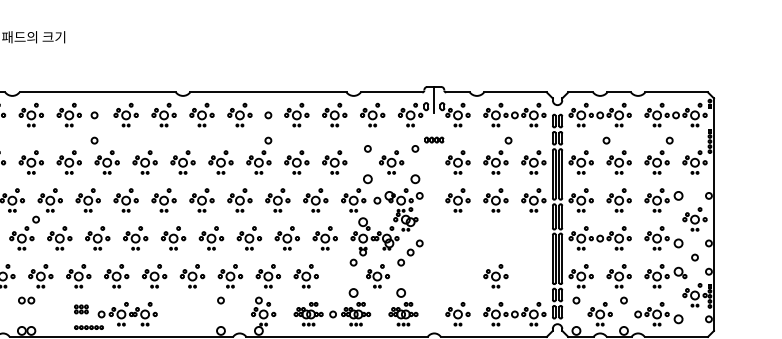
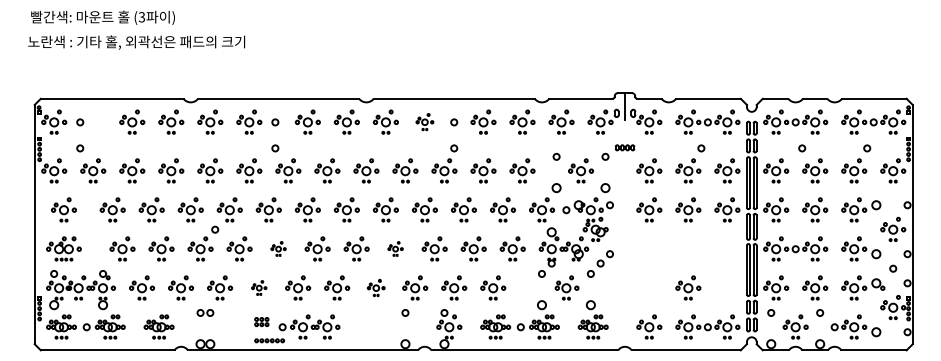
part: (239, 114) -> (424, 121), size x0.7
part: (97, 237) -> (278, 248), size x0.6
part: (211, 237) -> (395, 248), size x0.6
part: (79, 275) -> (259, 287), size x0.6
part: (192, 275) -> (376, 287), size x0.7

